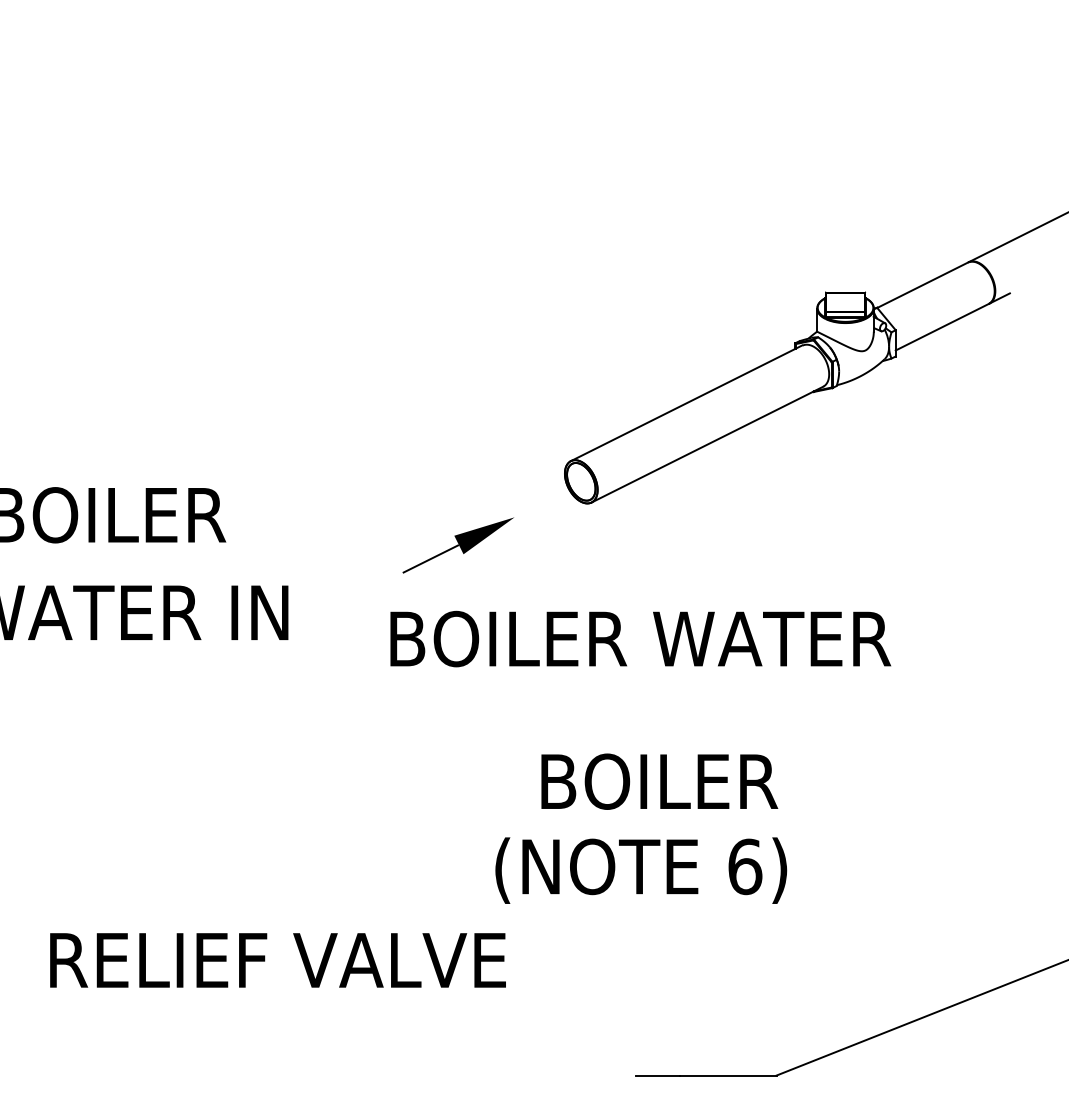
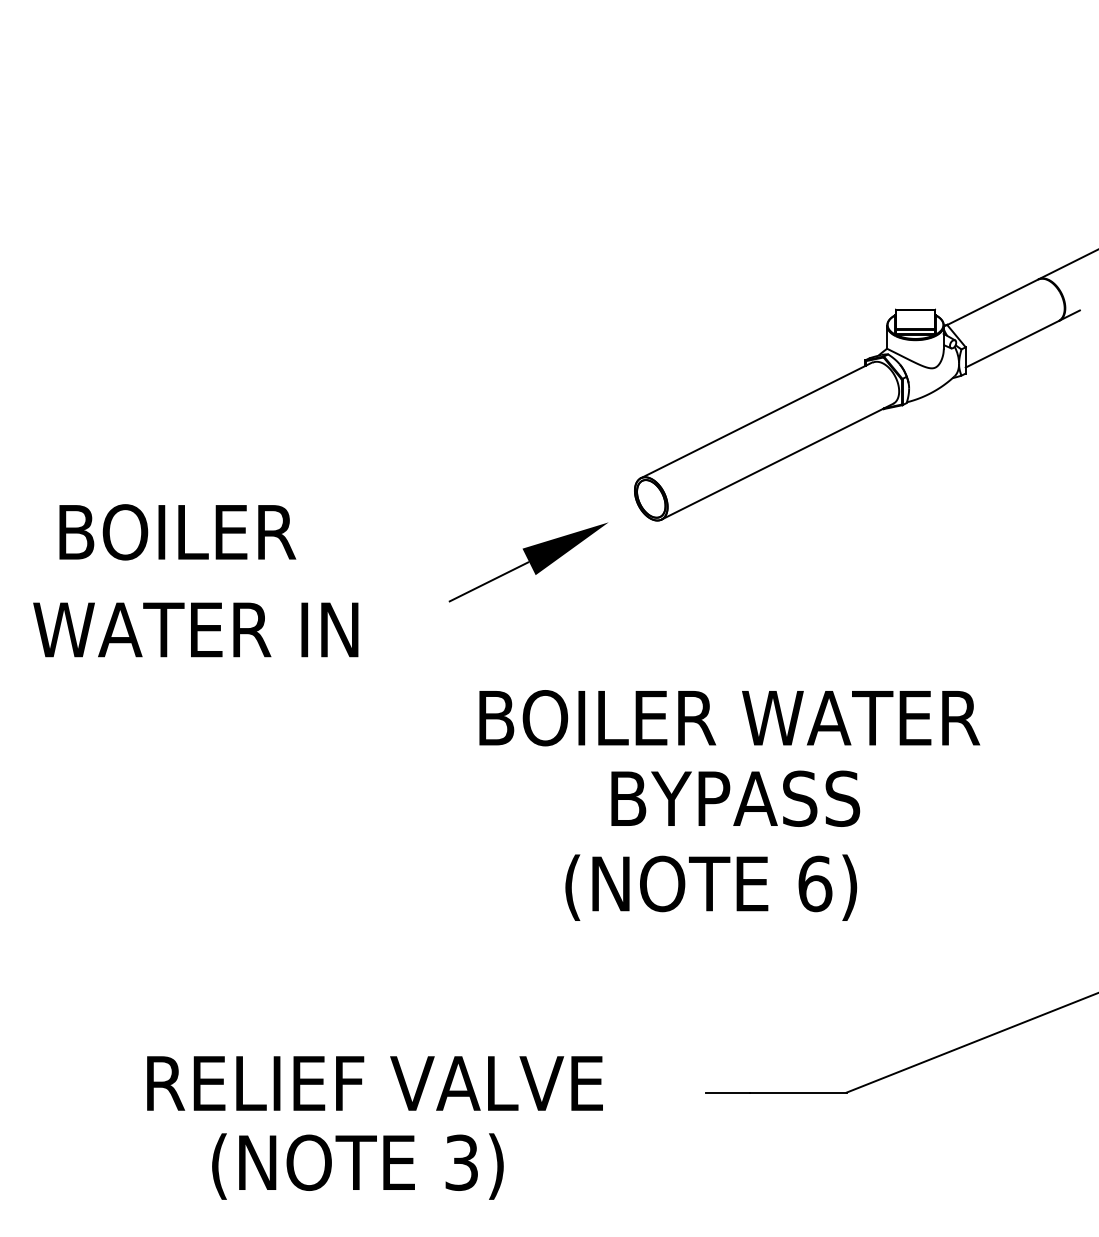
part: (458, 545) -> (528, 562), size x1.43
text: (640, 639) -> (729, 718), moved
text: (685, 781) -> (755, 798), BOILER -> BYPASS
text: (277, 960) -> (374, 1083), moved

